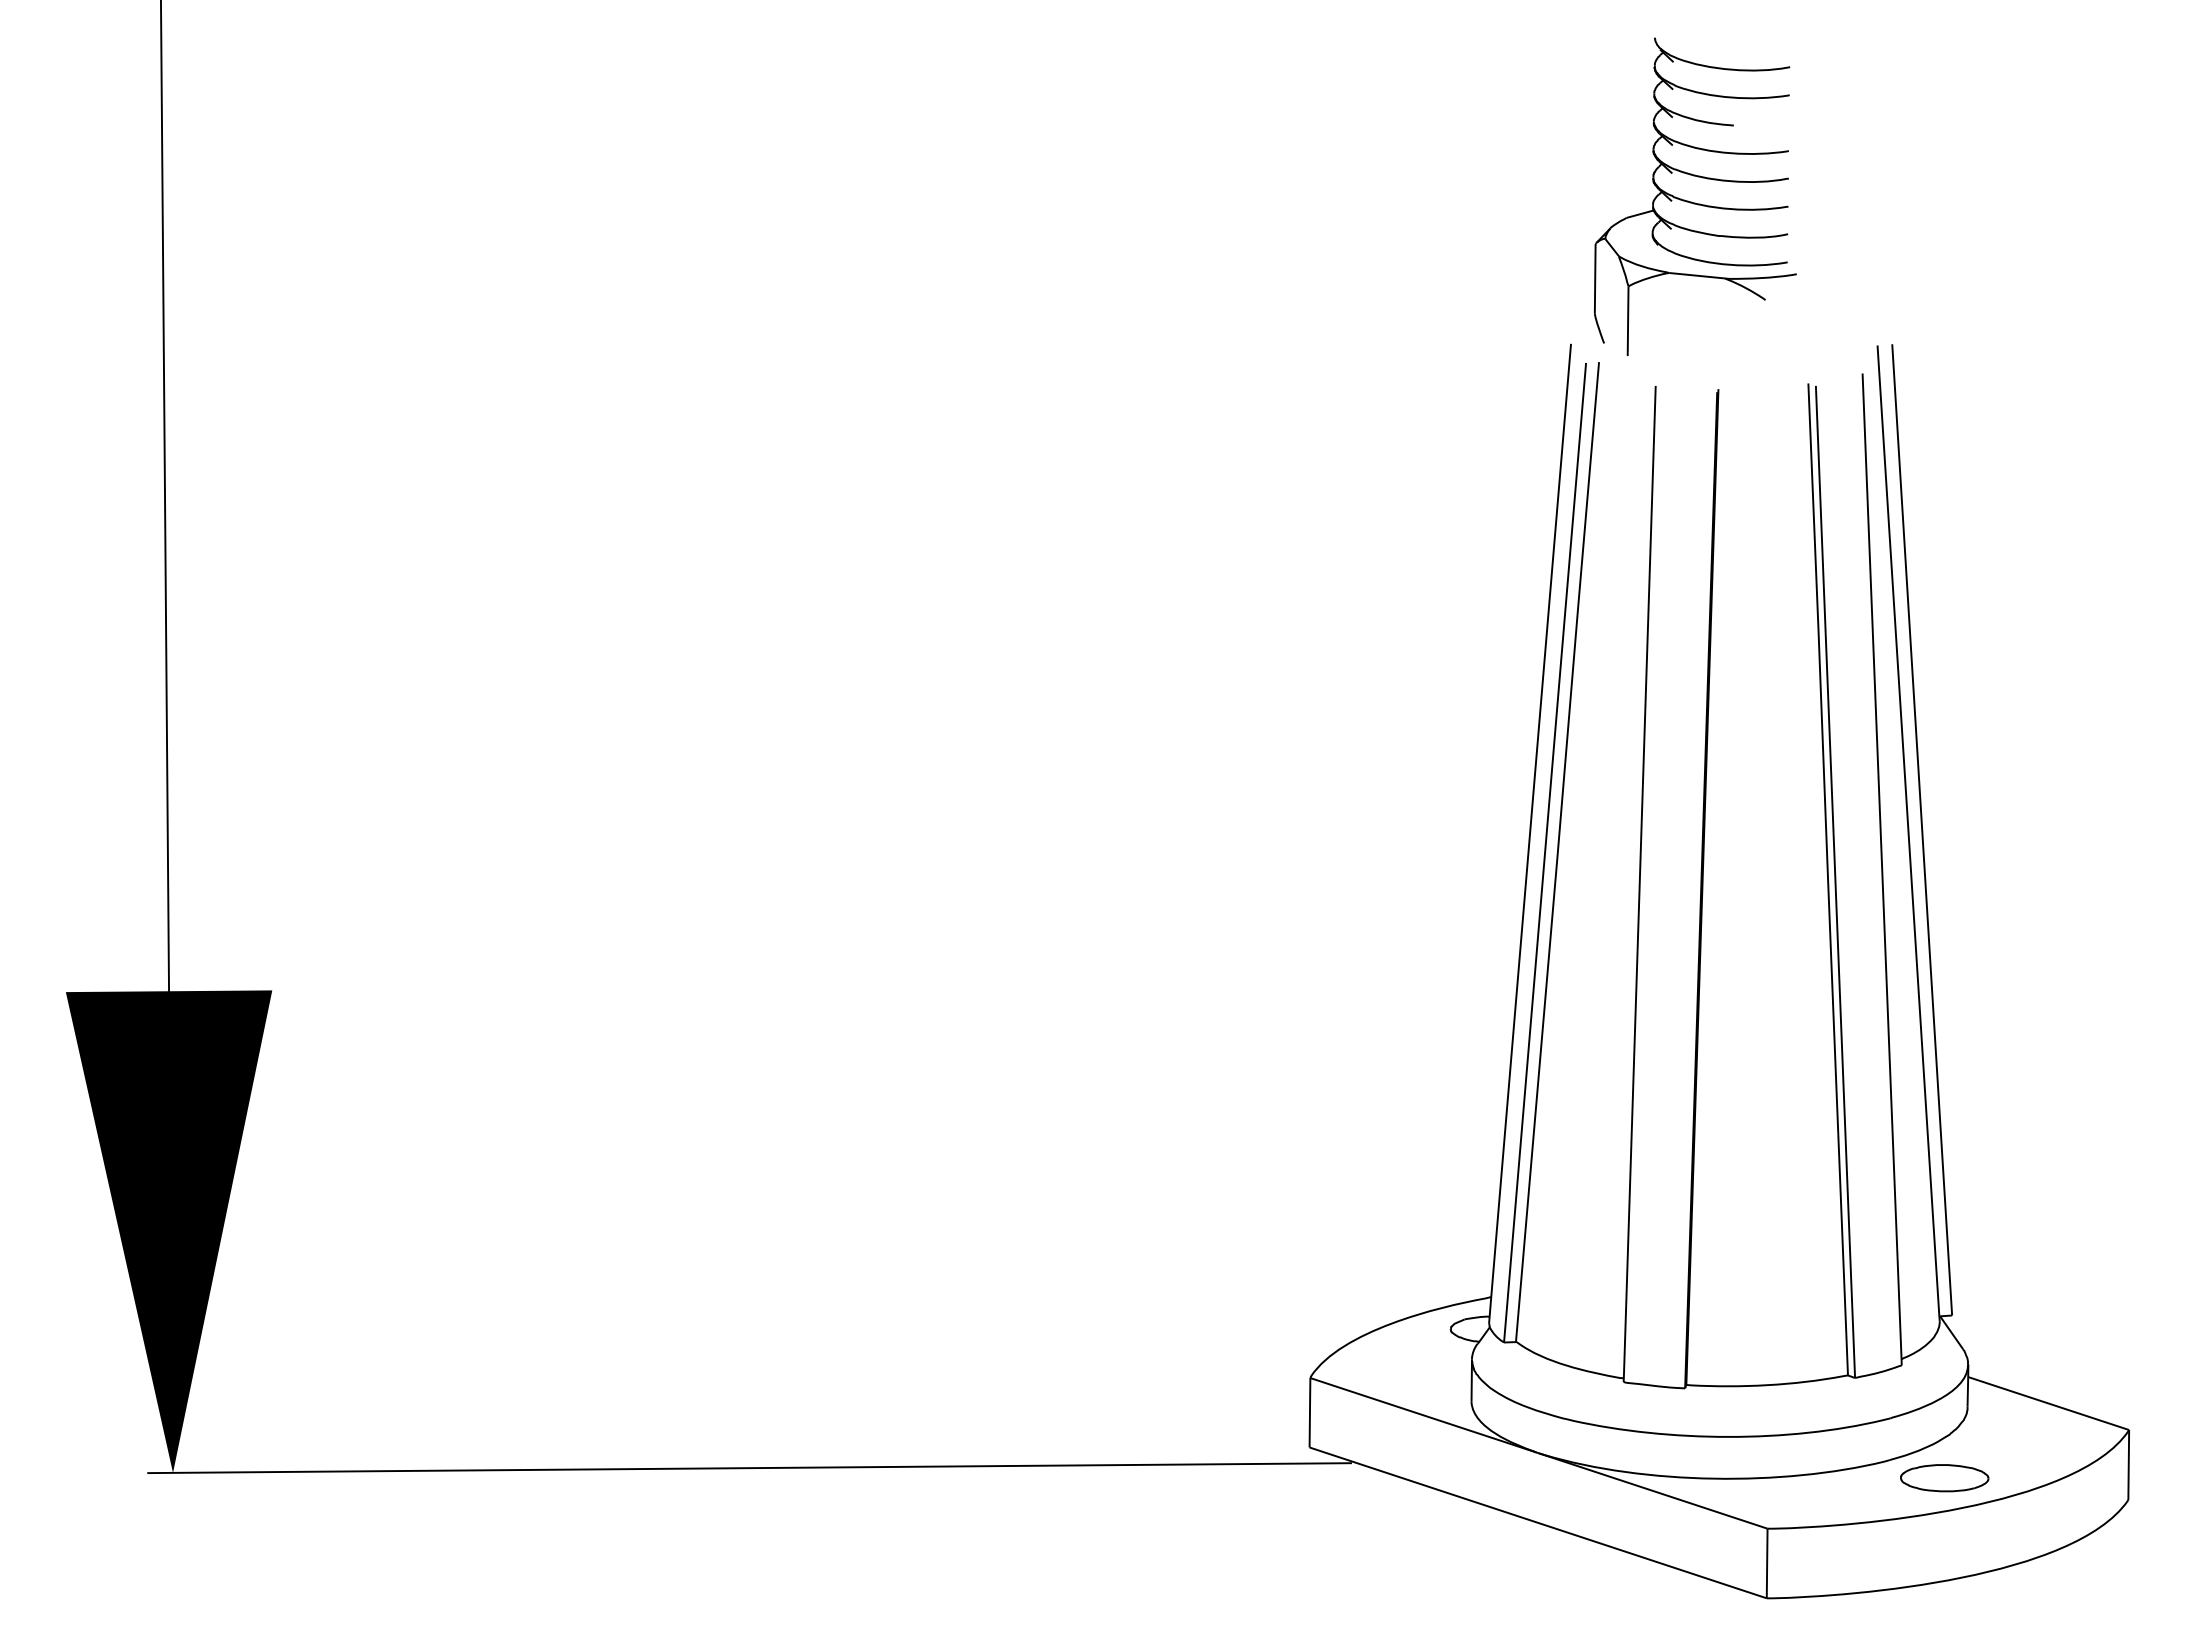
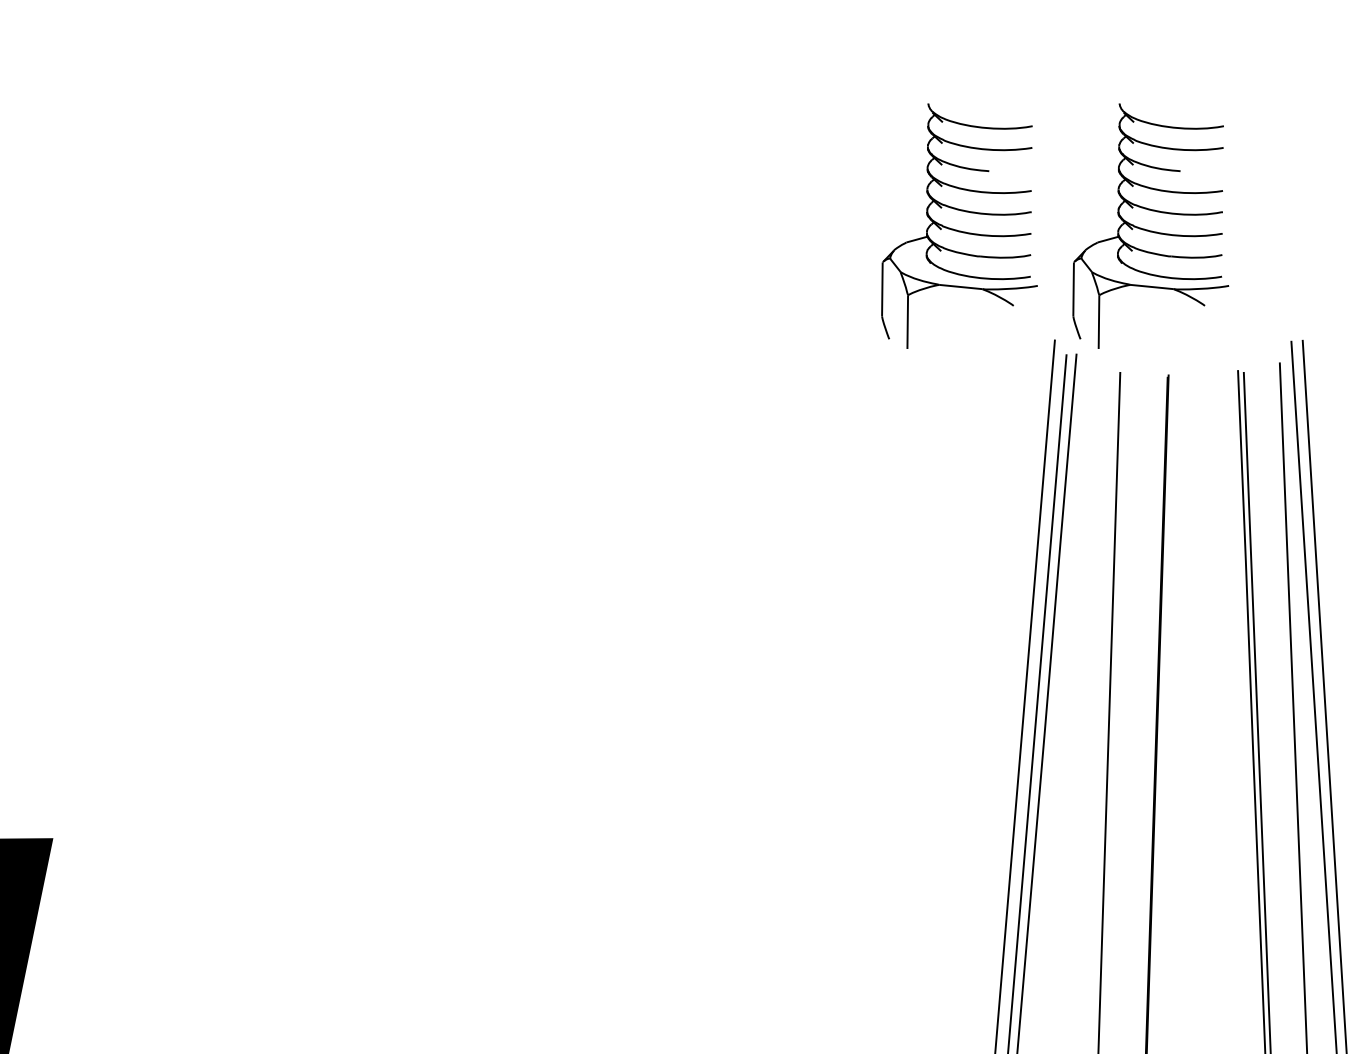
part: (1447, 196) -> (959, 225), added

